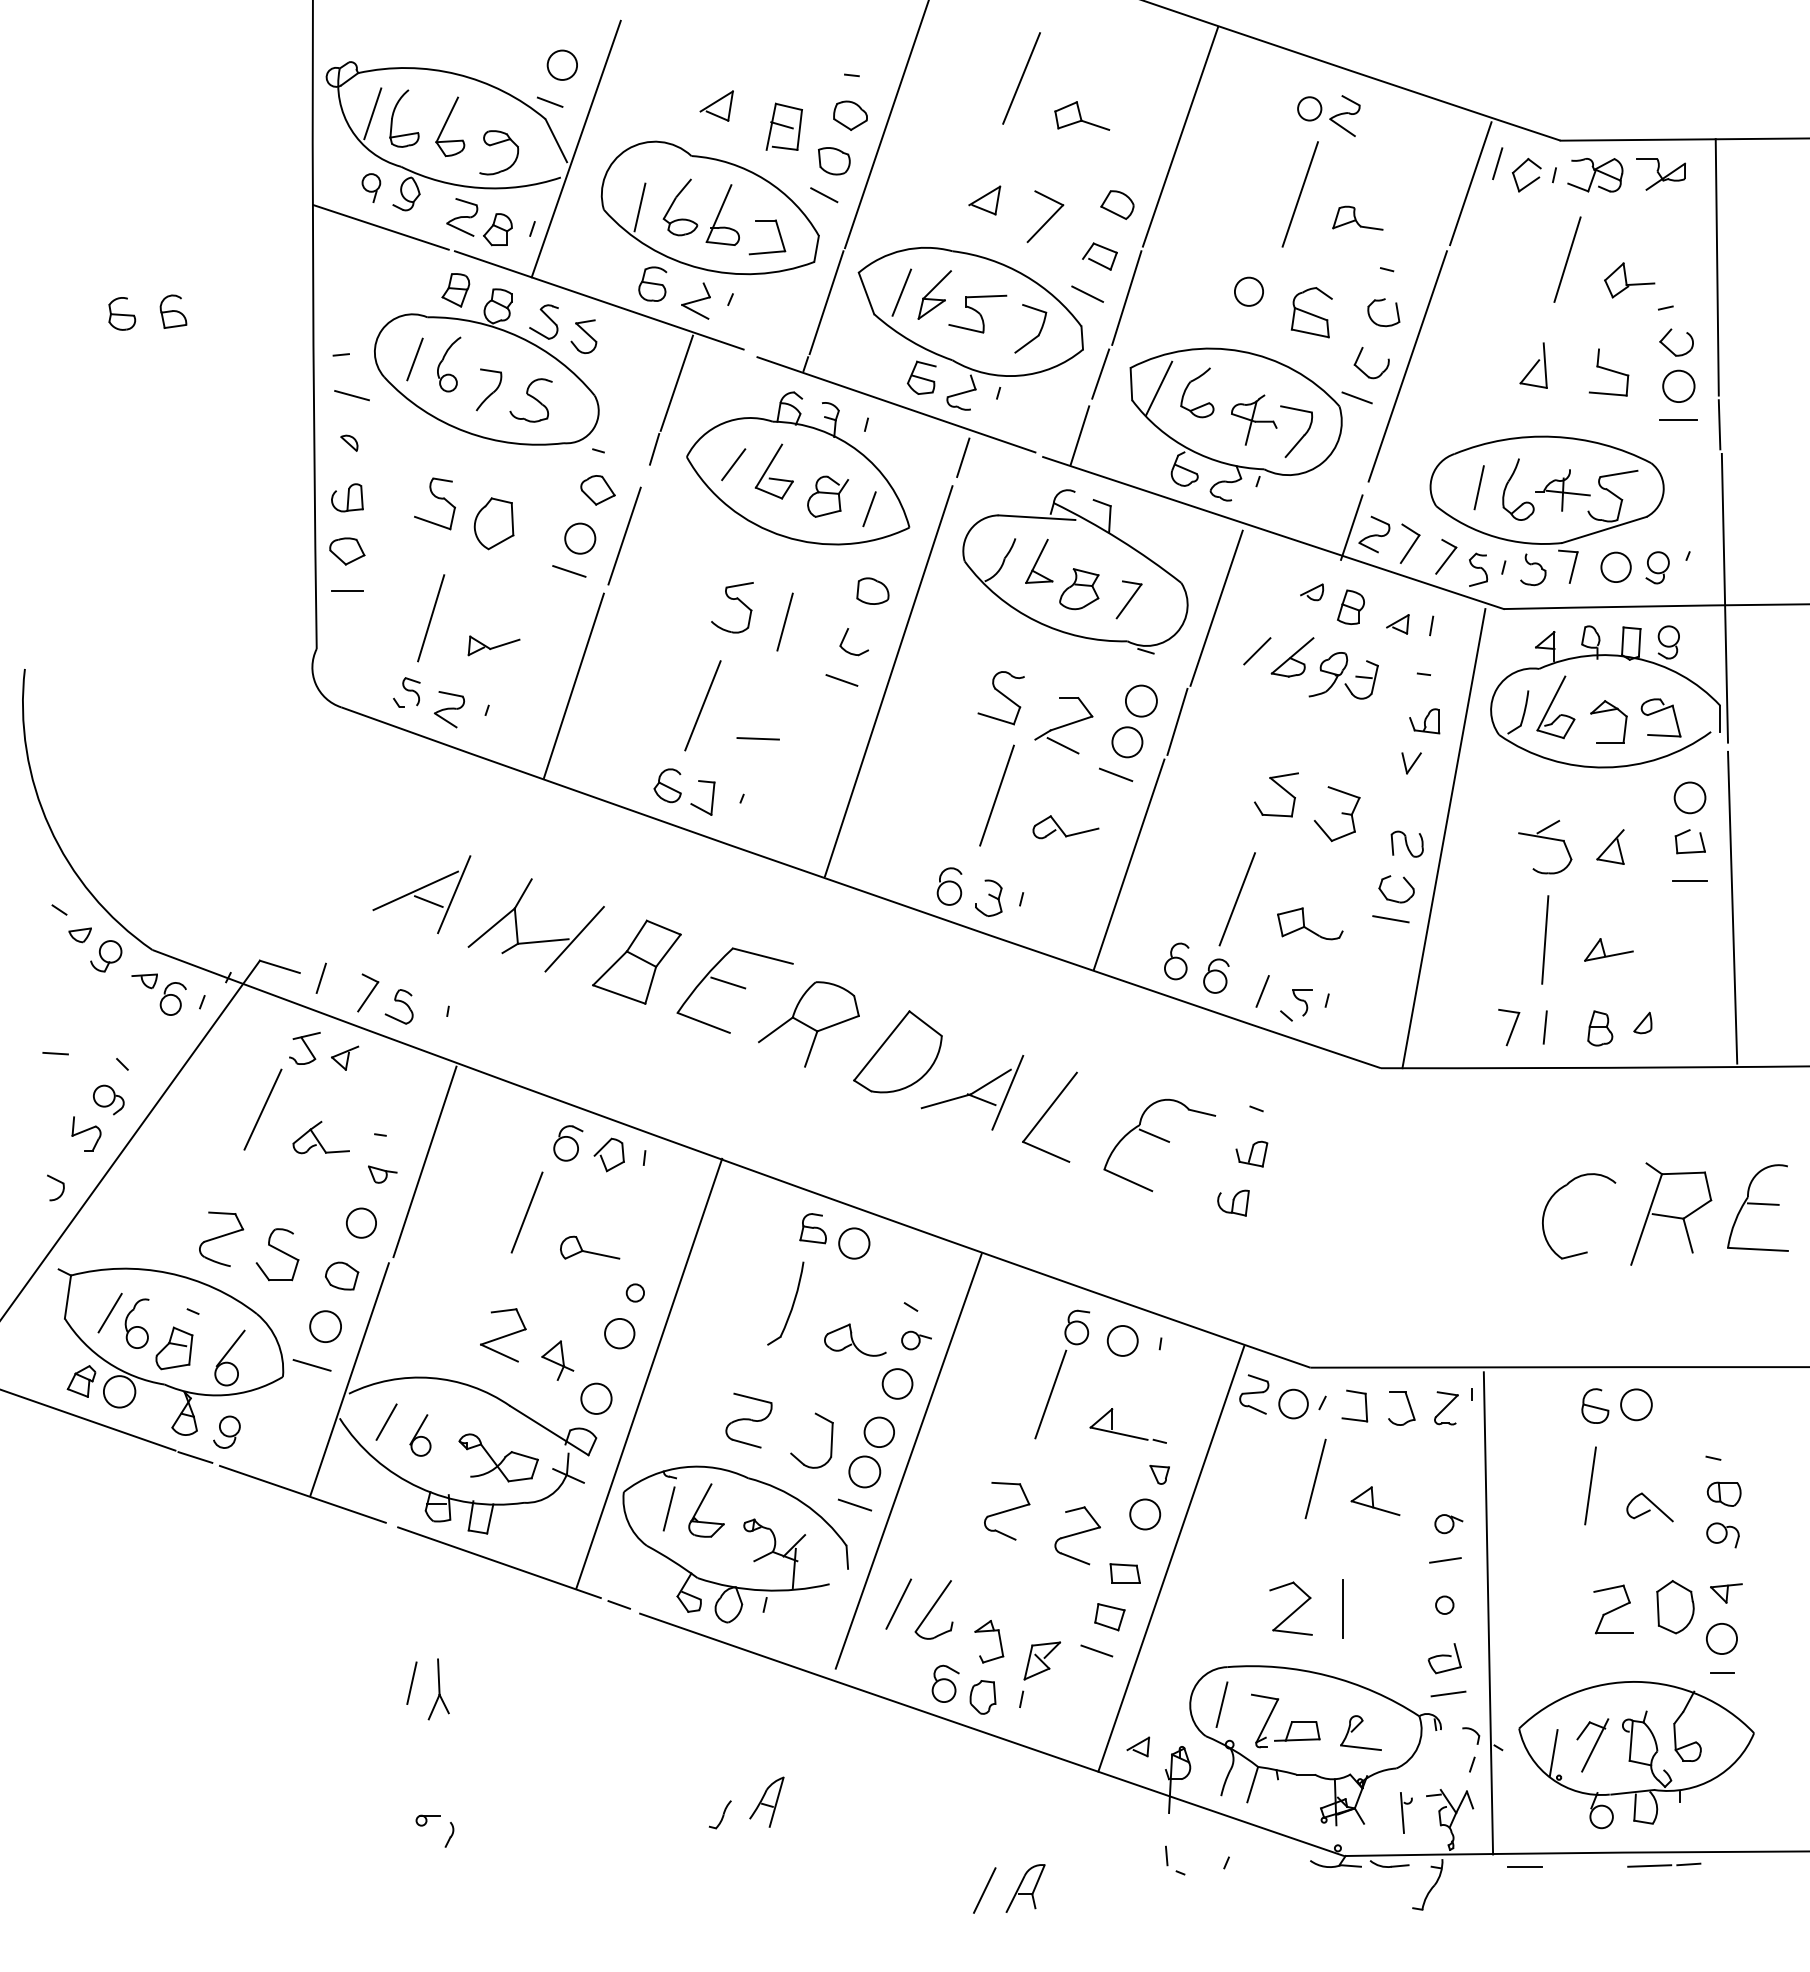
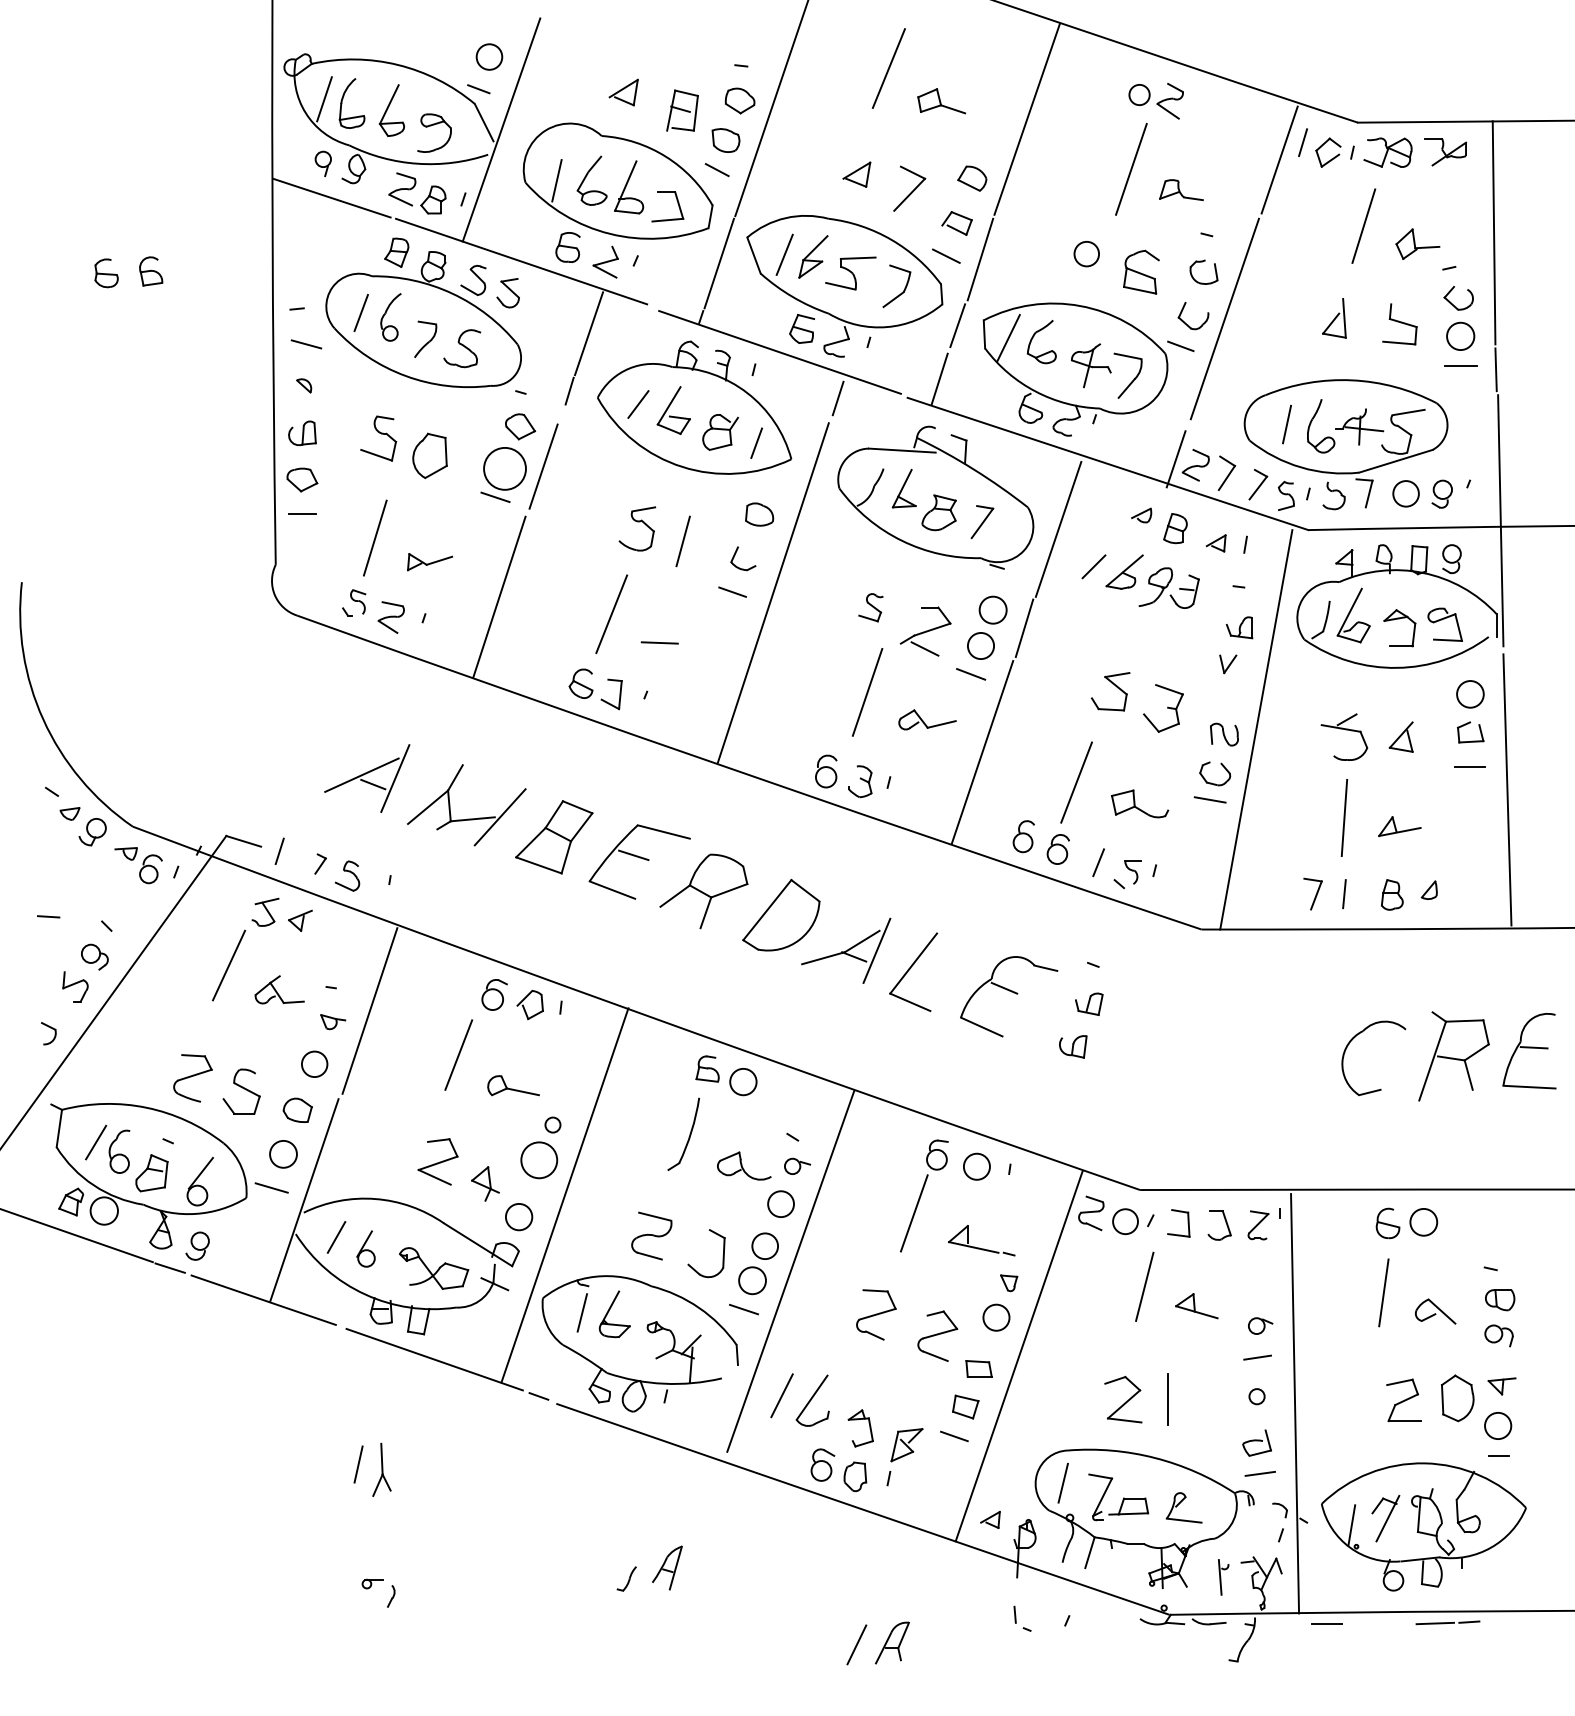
circle: (580, 538) -> (505, 468), size x1.6
part: (1000, 698) -> (870, 607), size x0.6
part: (368, 992) -> (320, 863), size x0.6
circle: (619, 1333) -> (539, 1160), size x1.4

